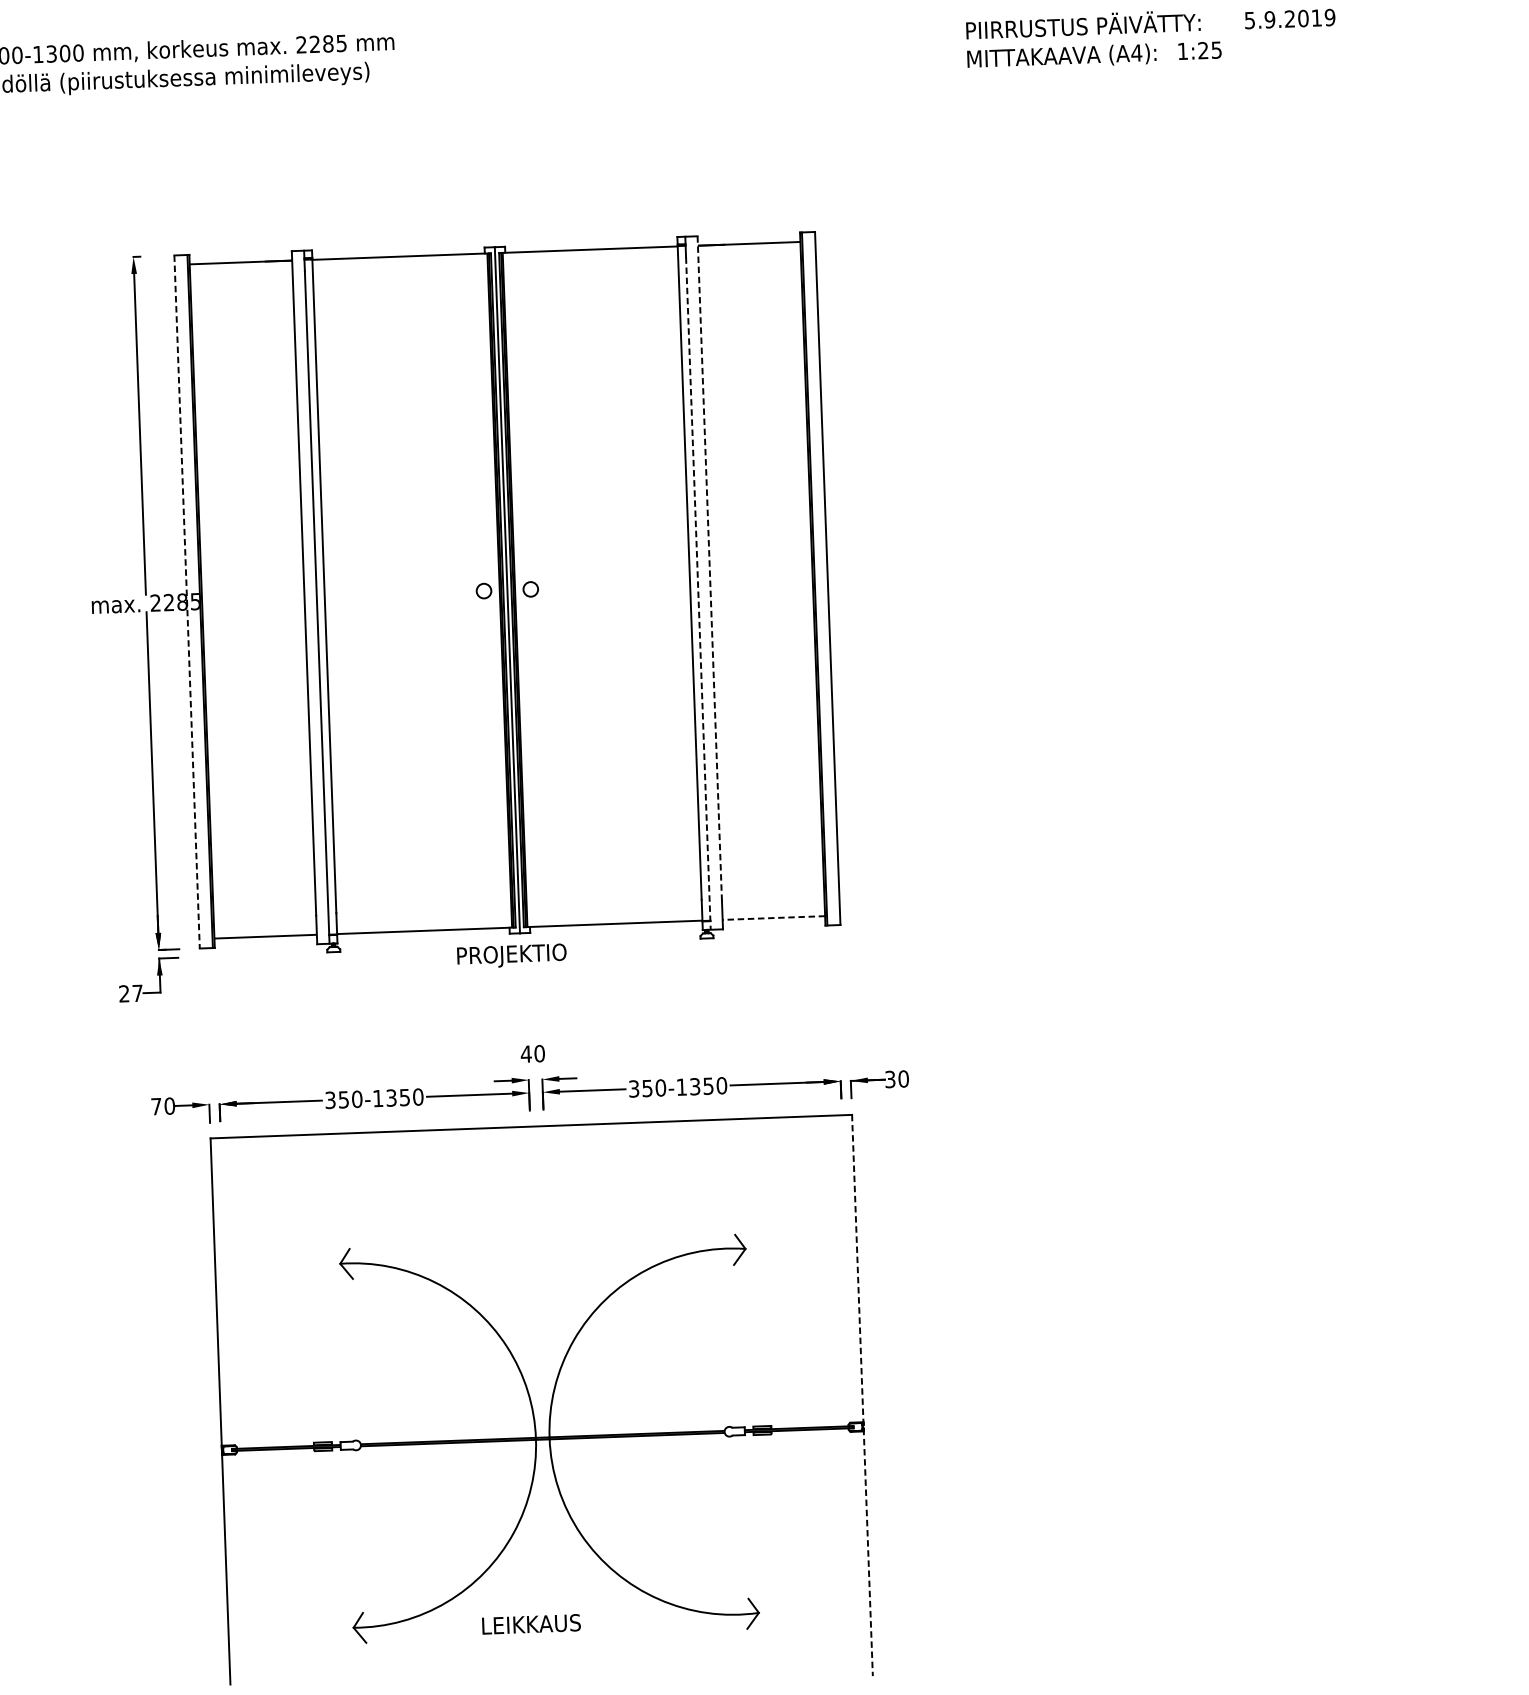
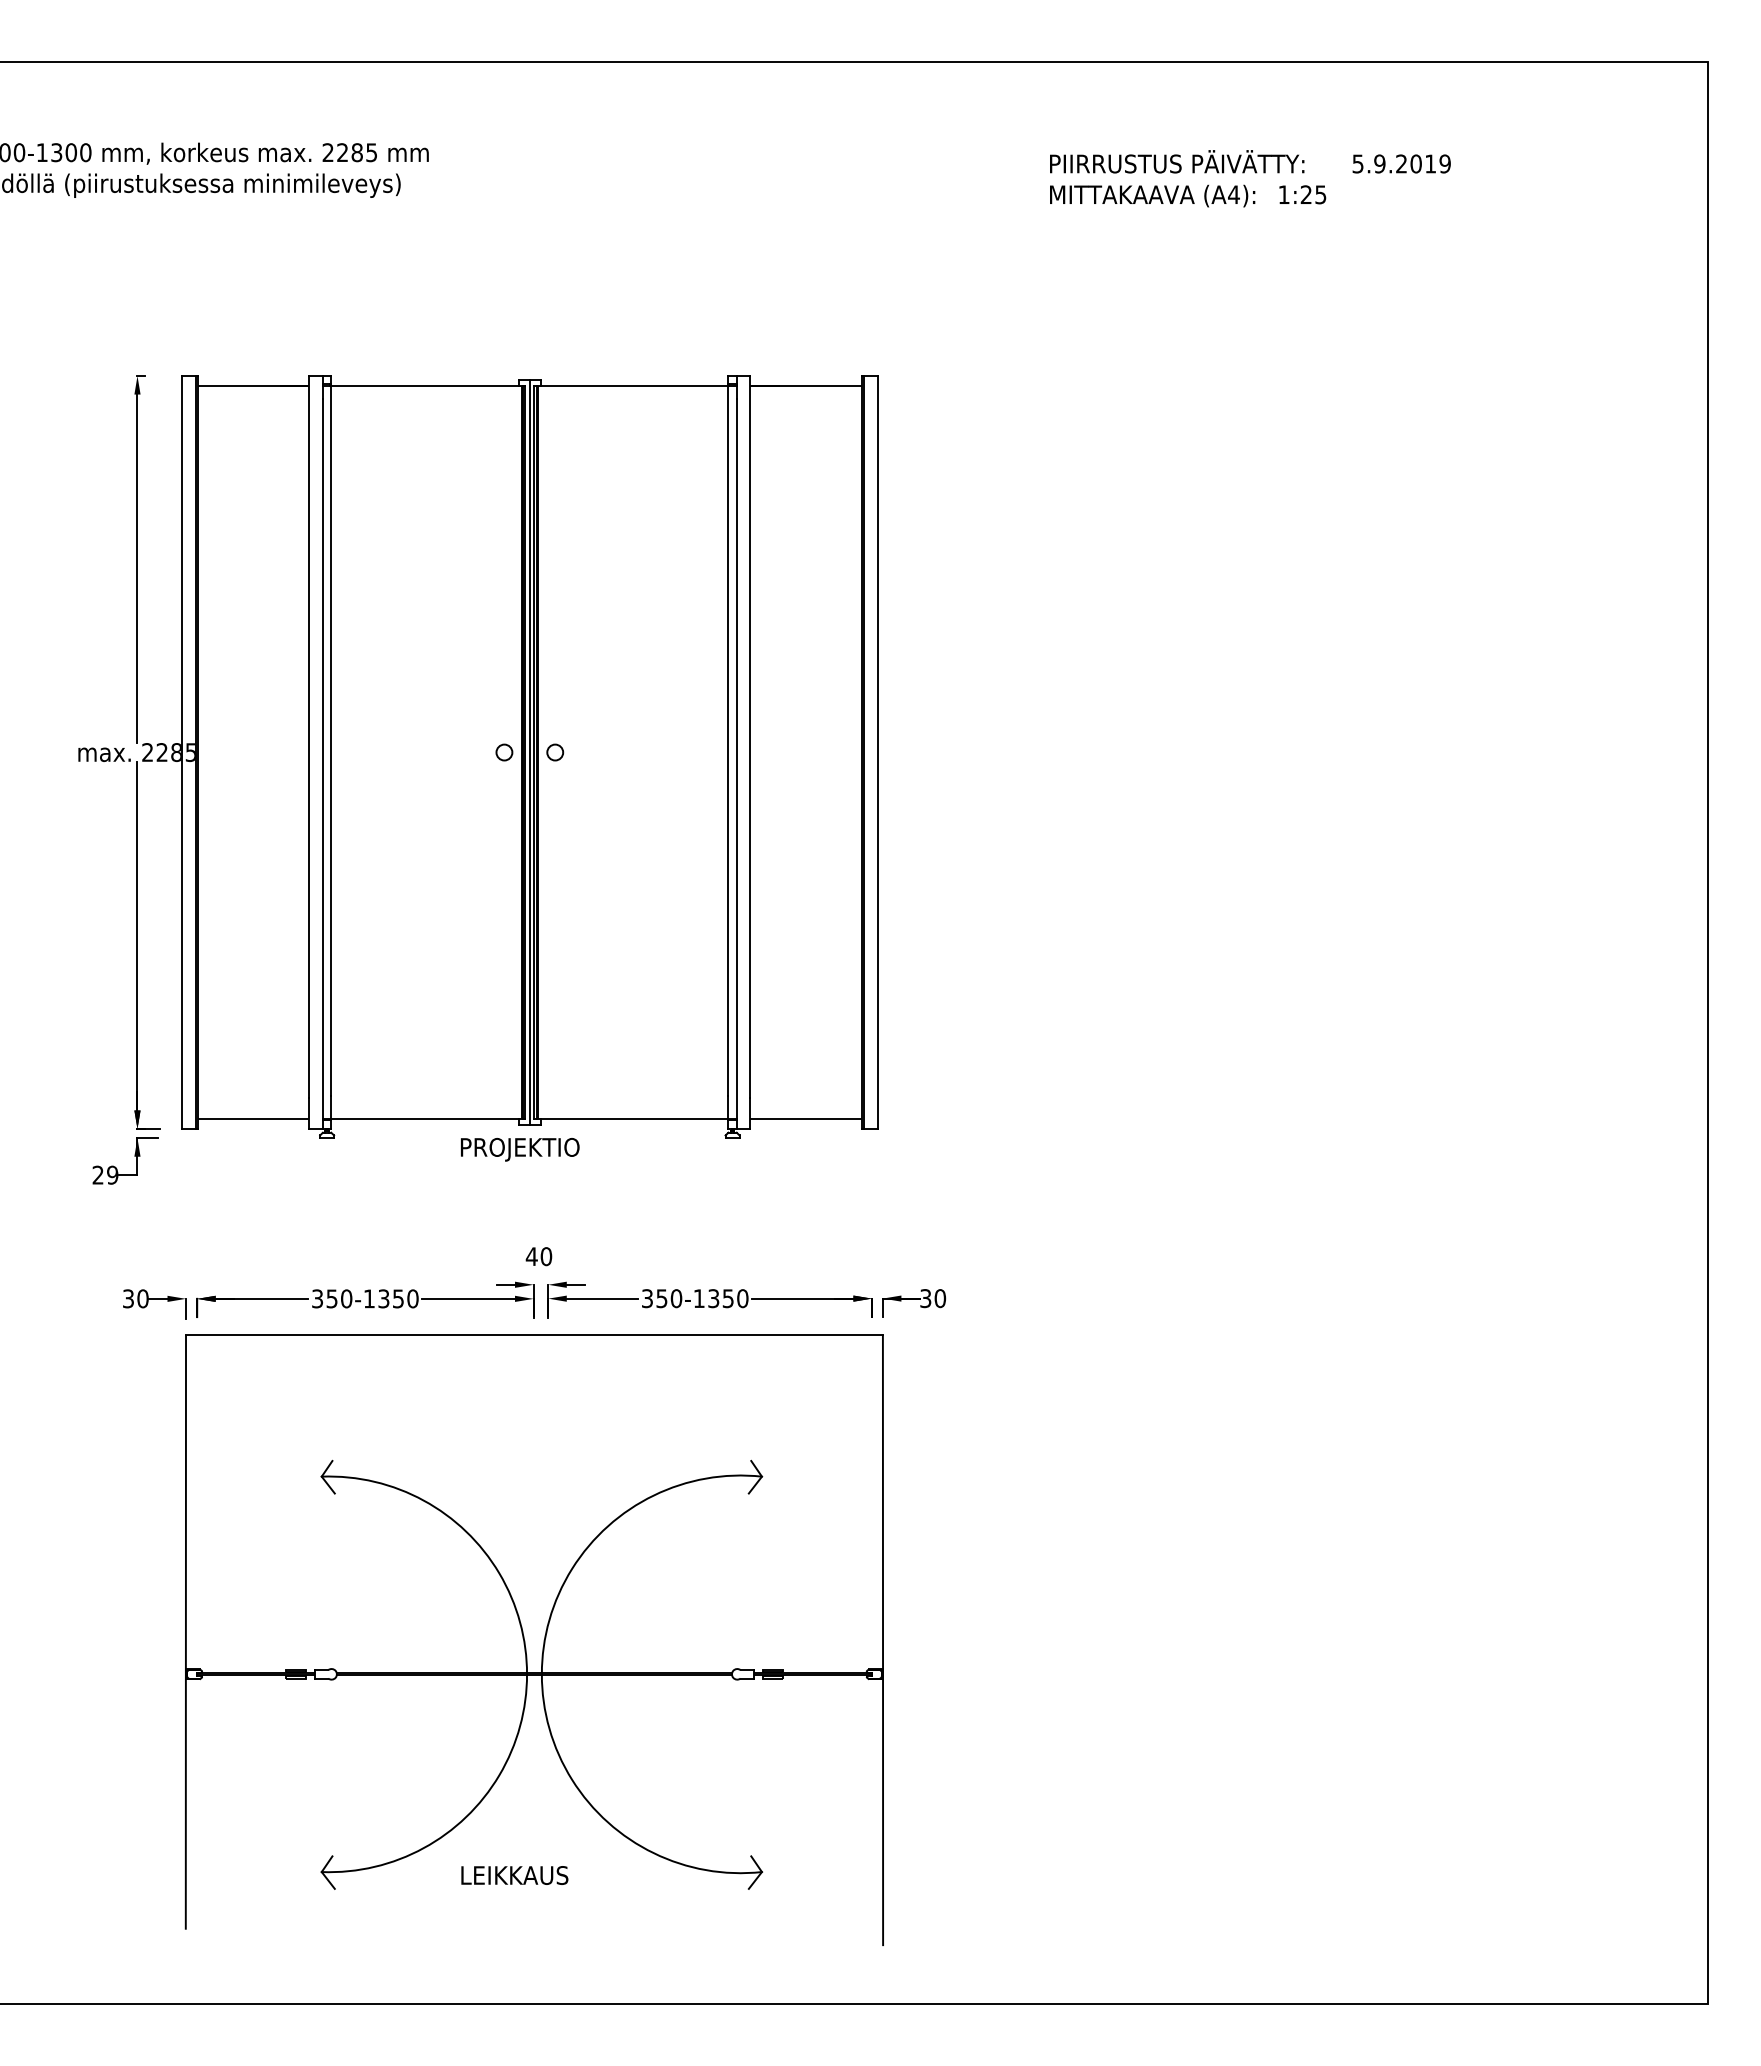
line: (709, 568) -> (750, 736), dashed -> solid
line: (698, 594) -> (736, 764), dashed -> solid
line: (186, 602) -> (181, 753), dashed -> solid
line: (773, 917) -> (805, 1118), dashed -> solid
text: (137, 992) -> (112, 1174), 27 -> 29
text: (156, 1106) -> (128, 1298), 70 -> 30
line: (862, 1395) -> (883, 1640), dashed -> solid

